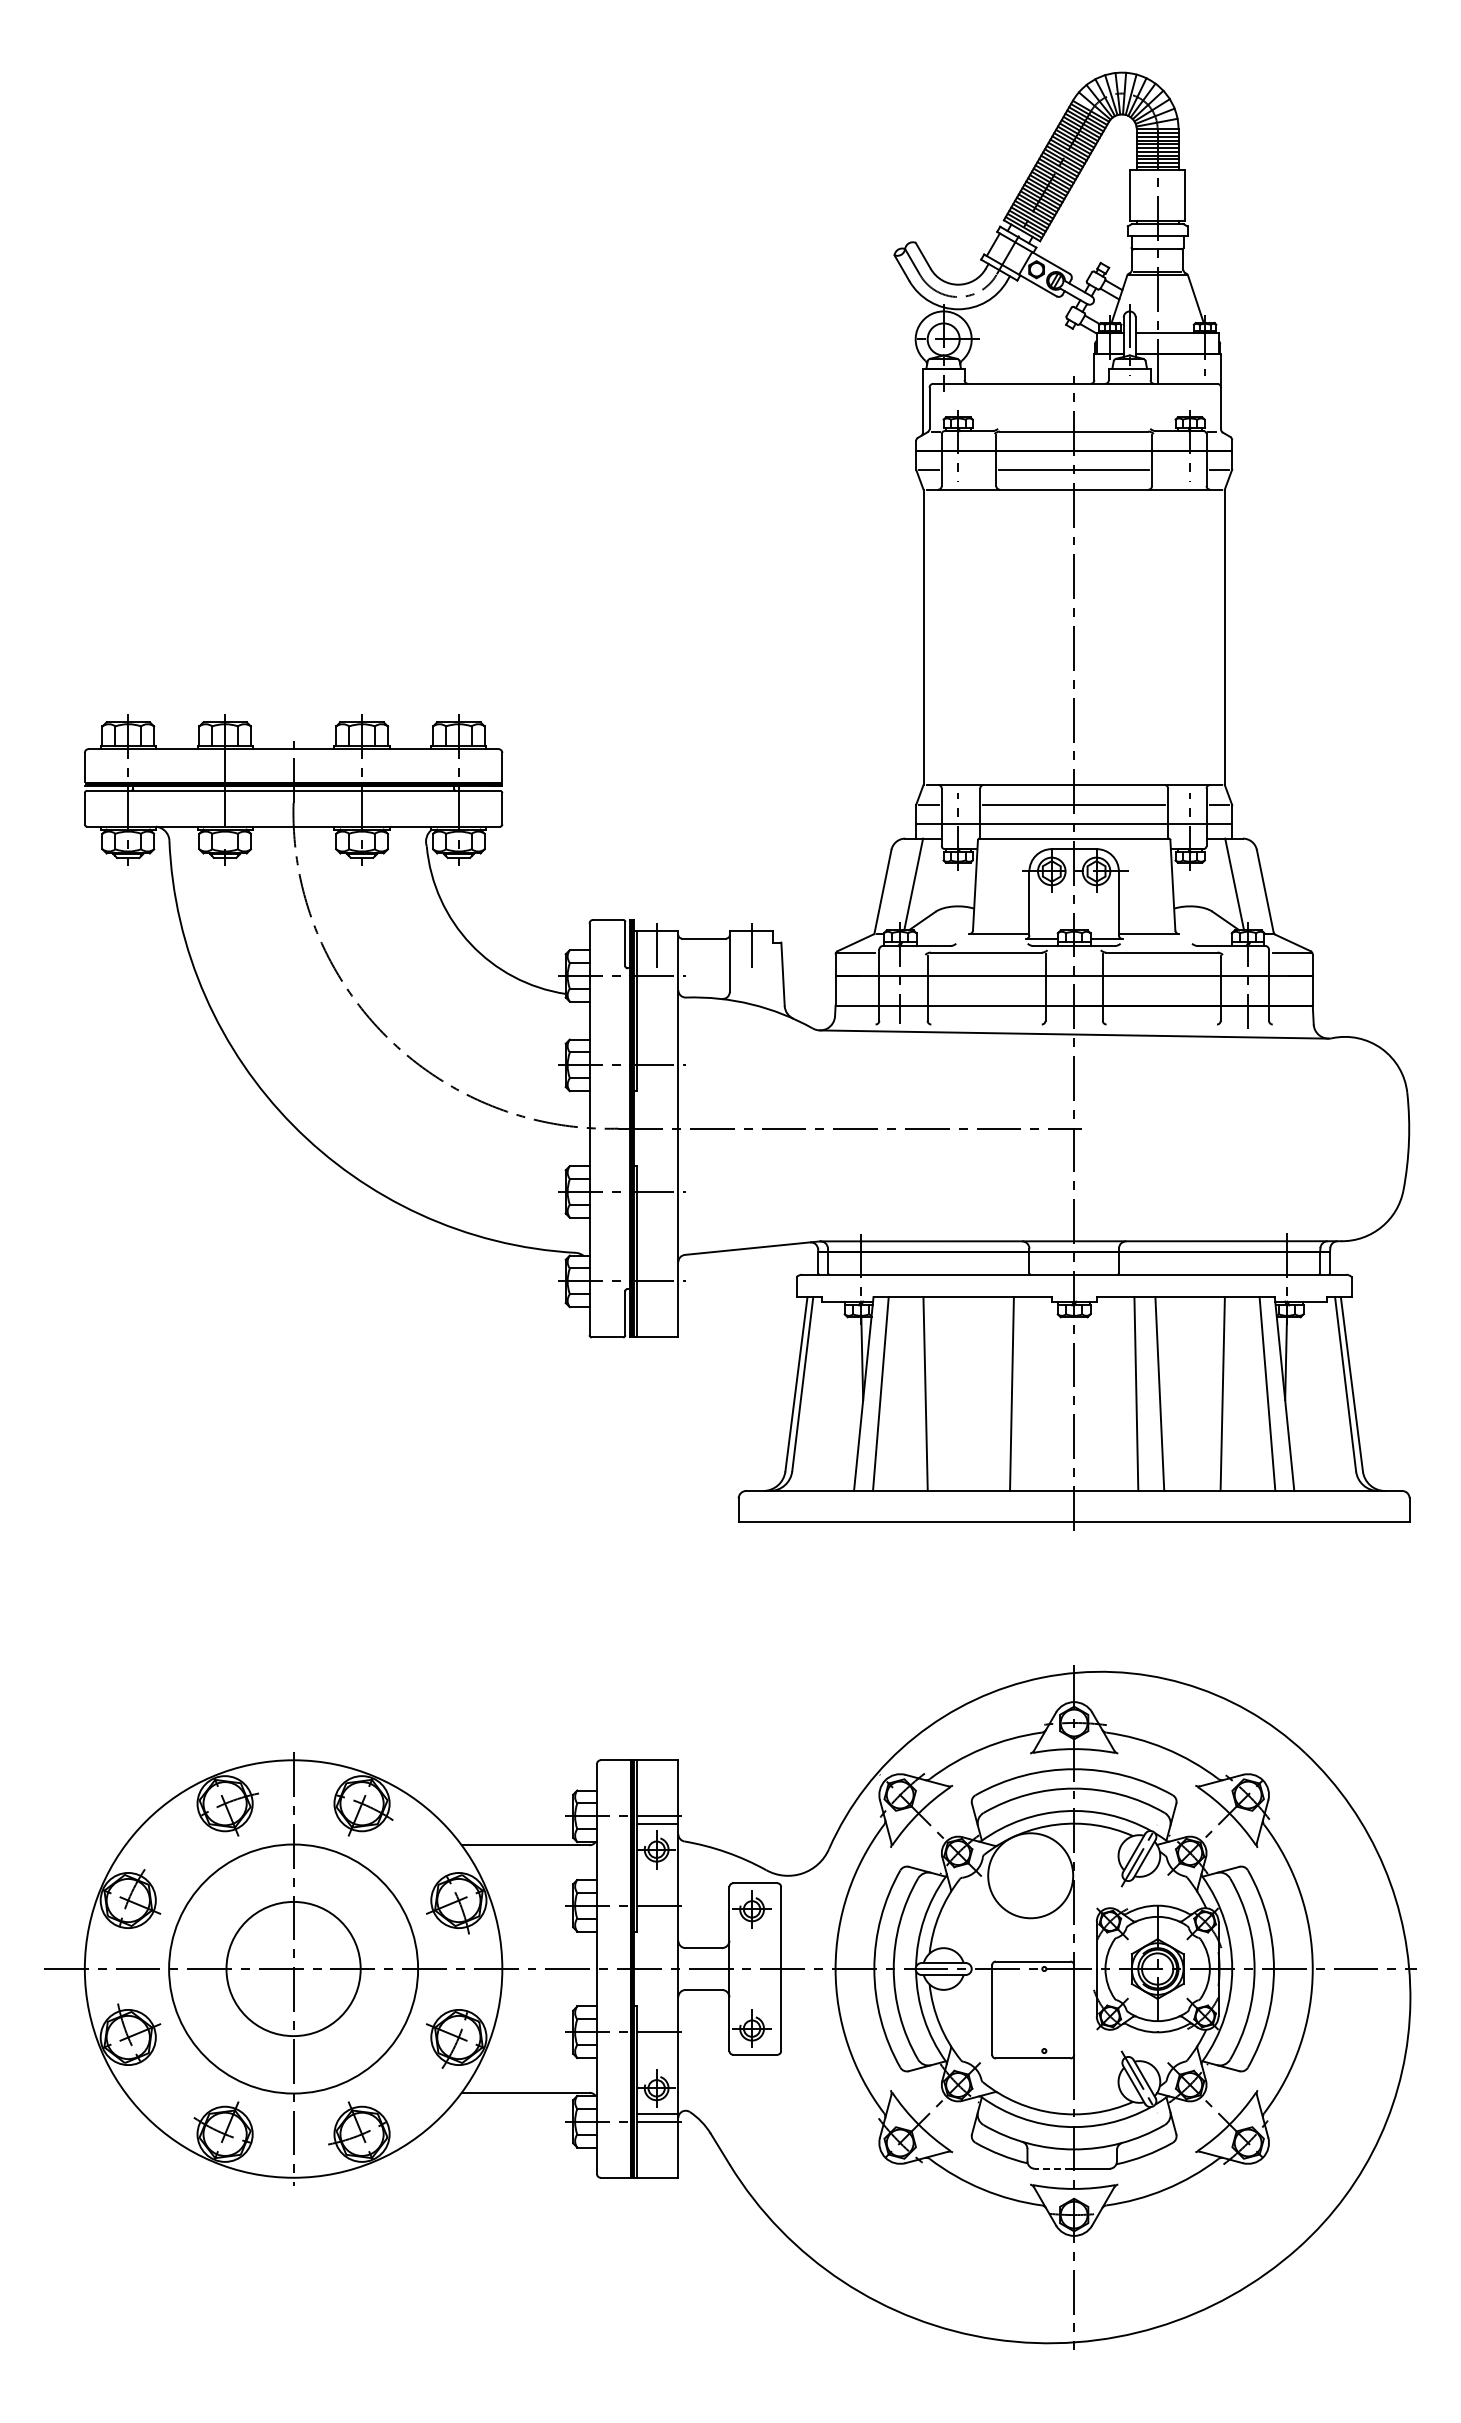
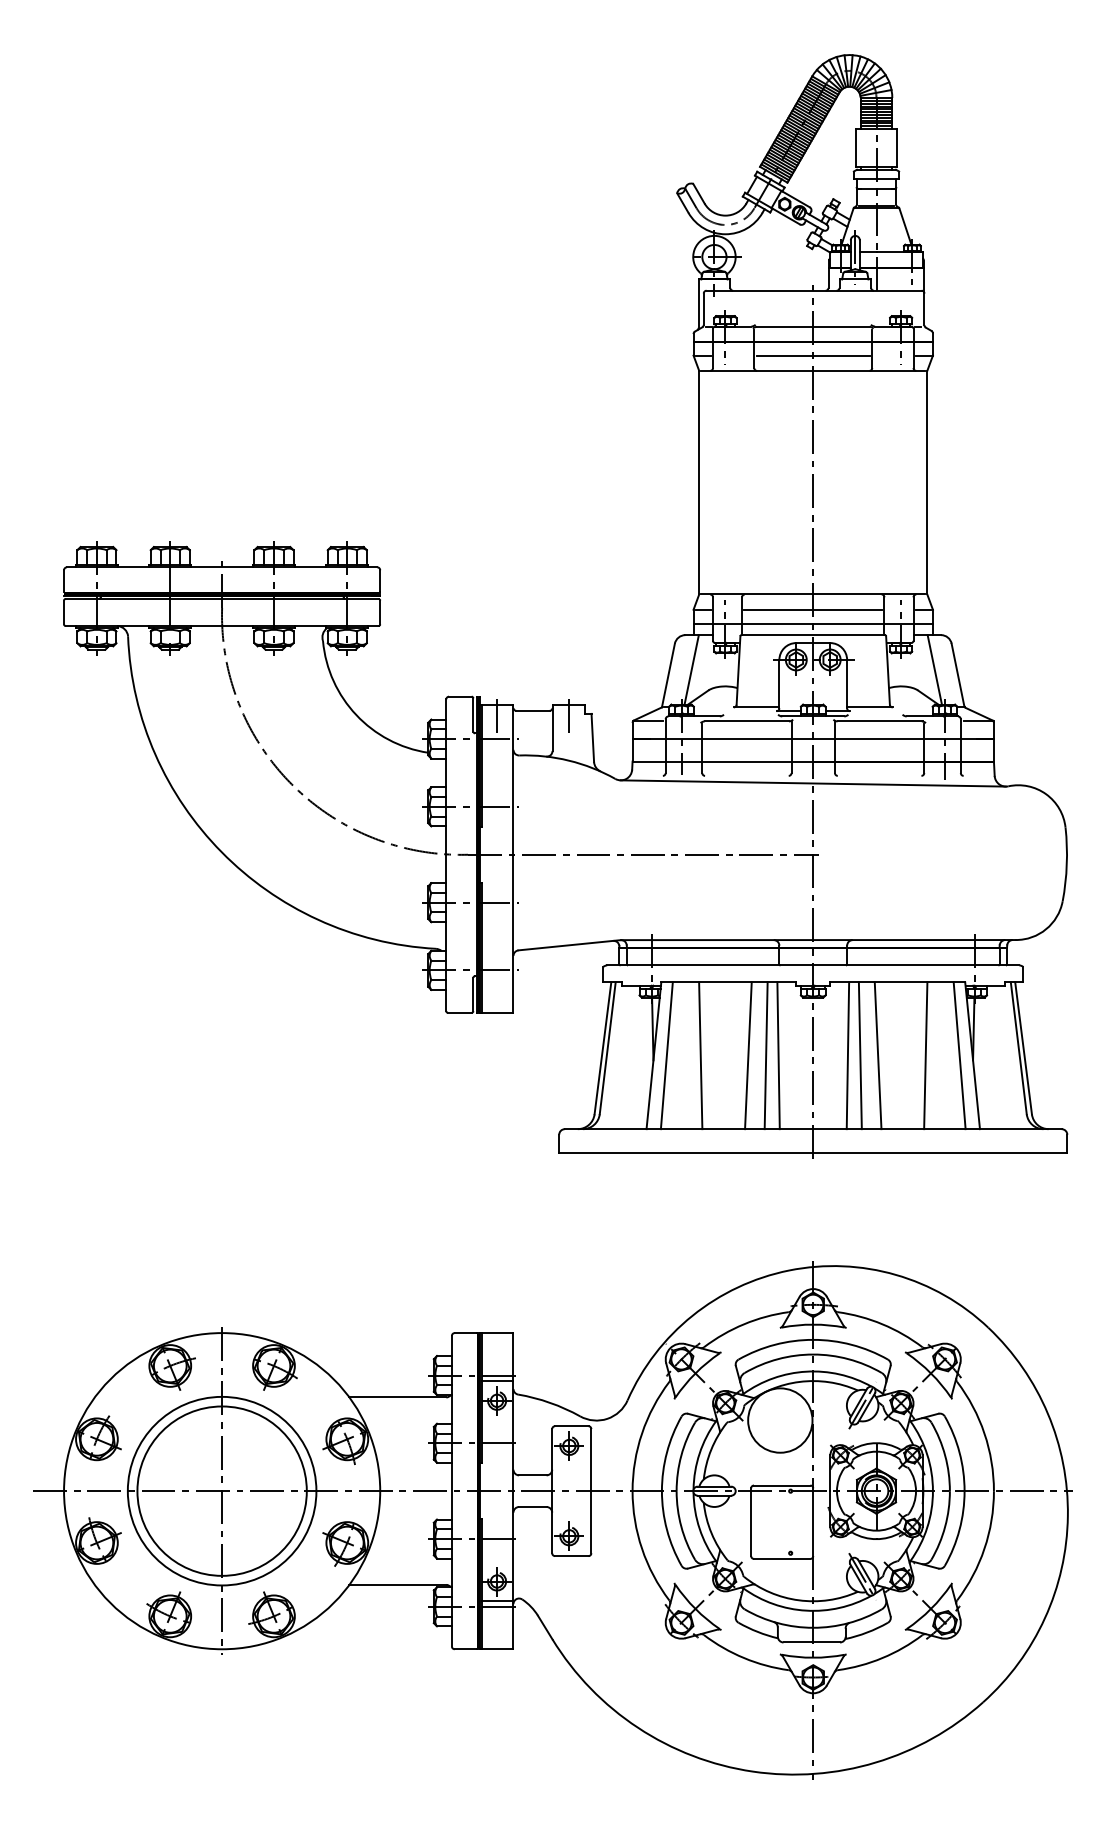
line: (988, 1393) -> (748, 1055), added
line: (1027, 1393) -> (777, 1055), added
line: (1119, 1393) -> (847, 1055), added
circle: (293, 1968) -> (222, 1490), size x1.67
line: (1053, 2168) -> (797, 1642), dashed -> solid

